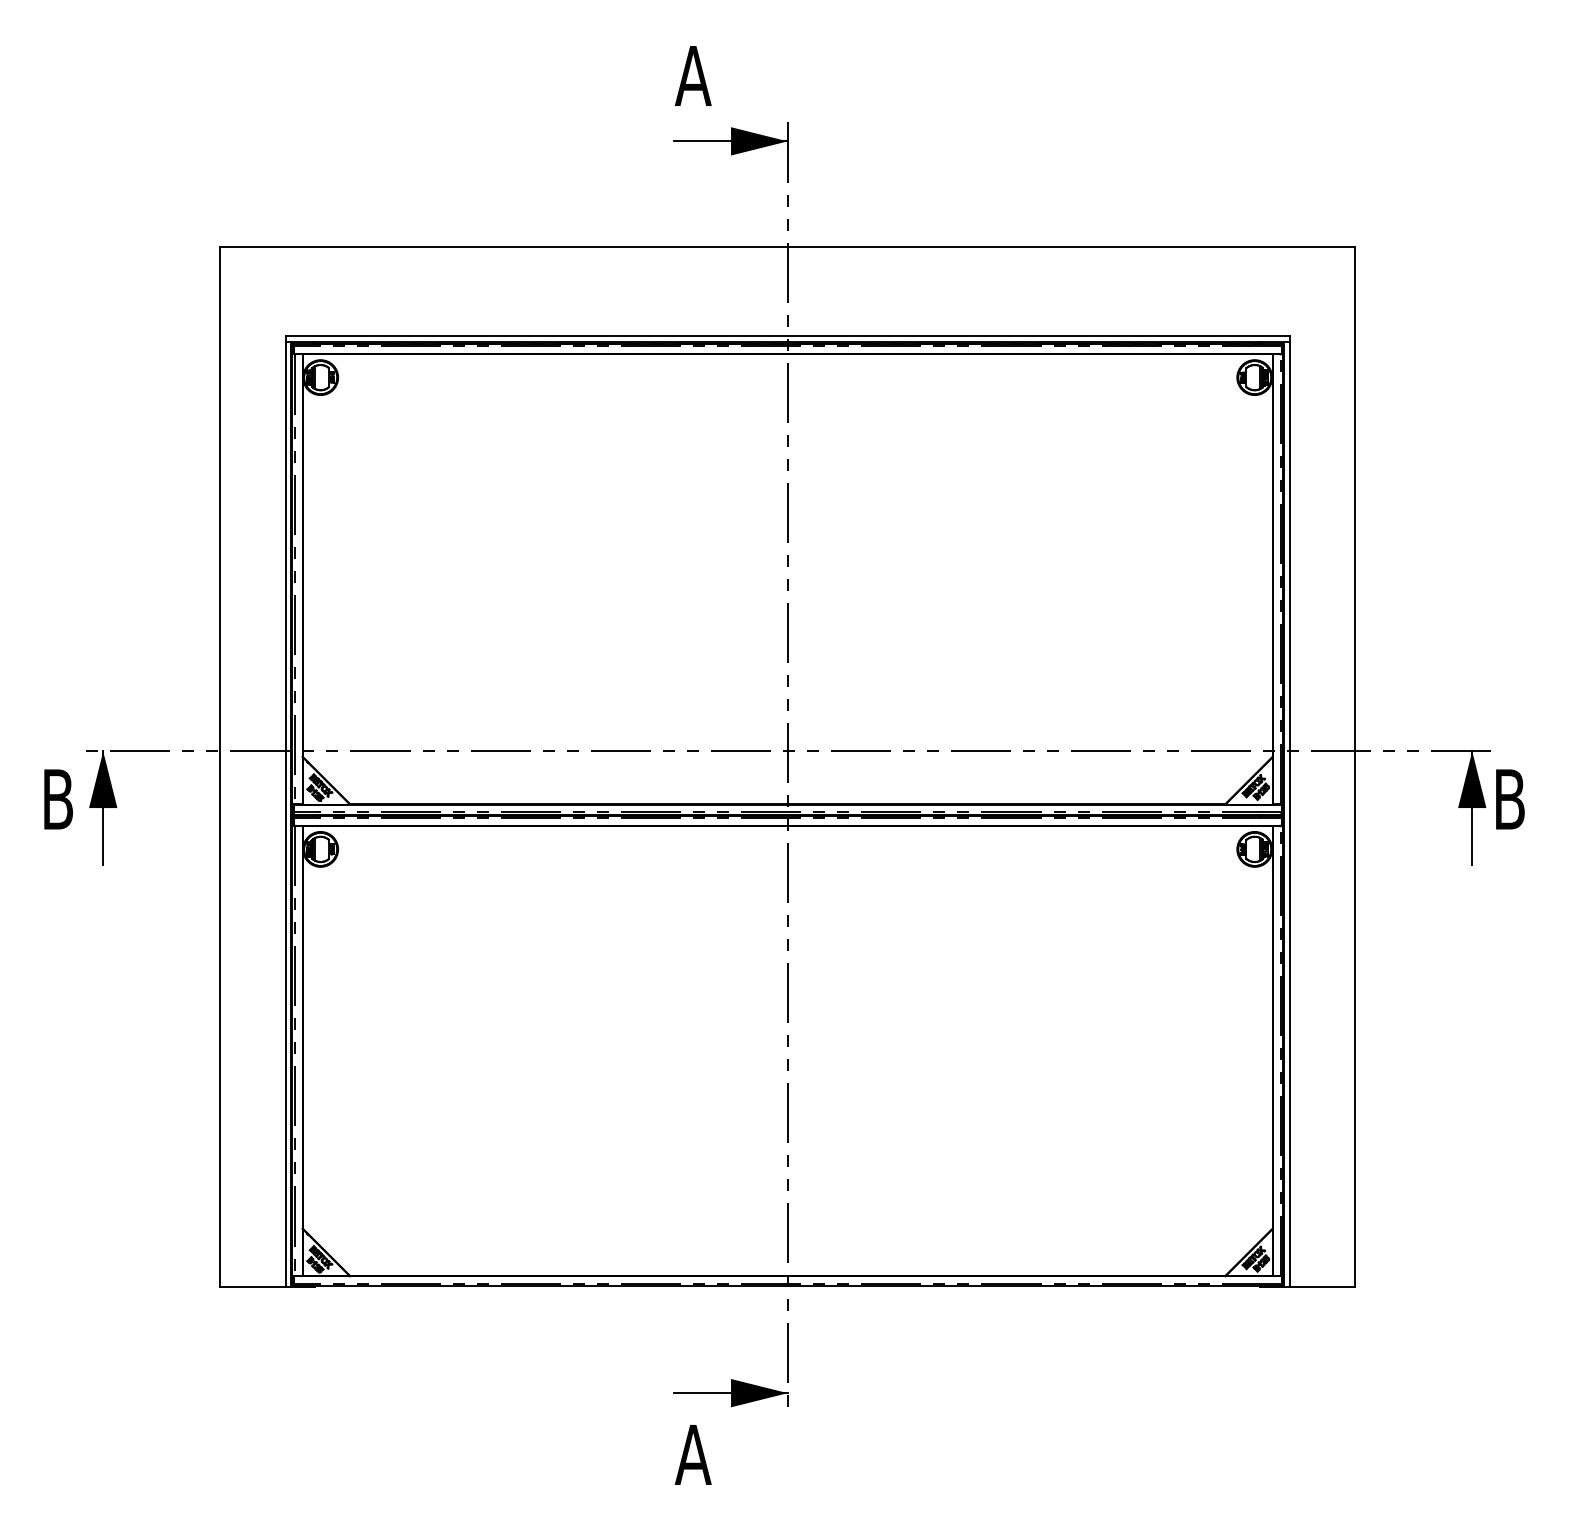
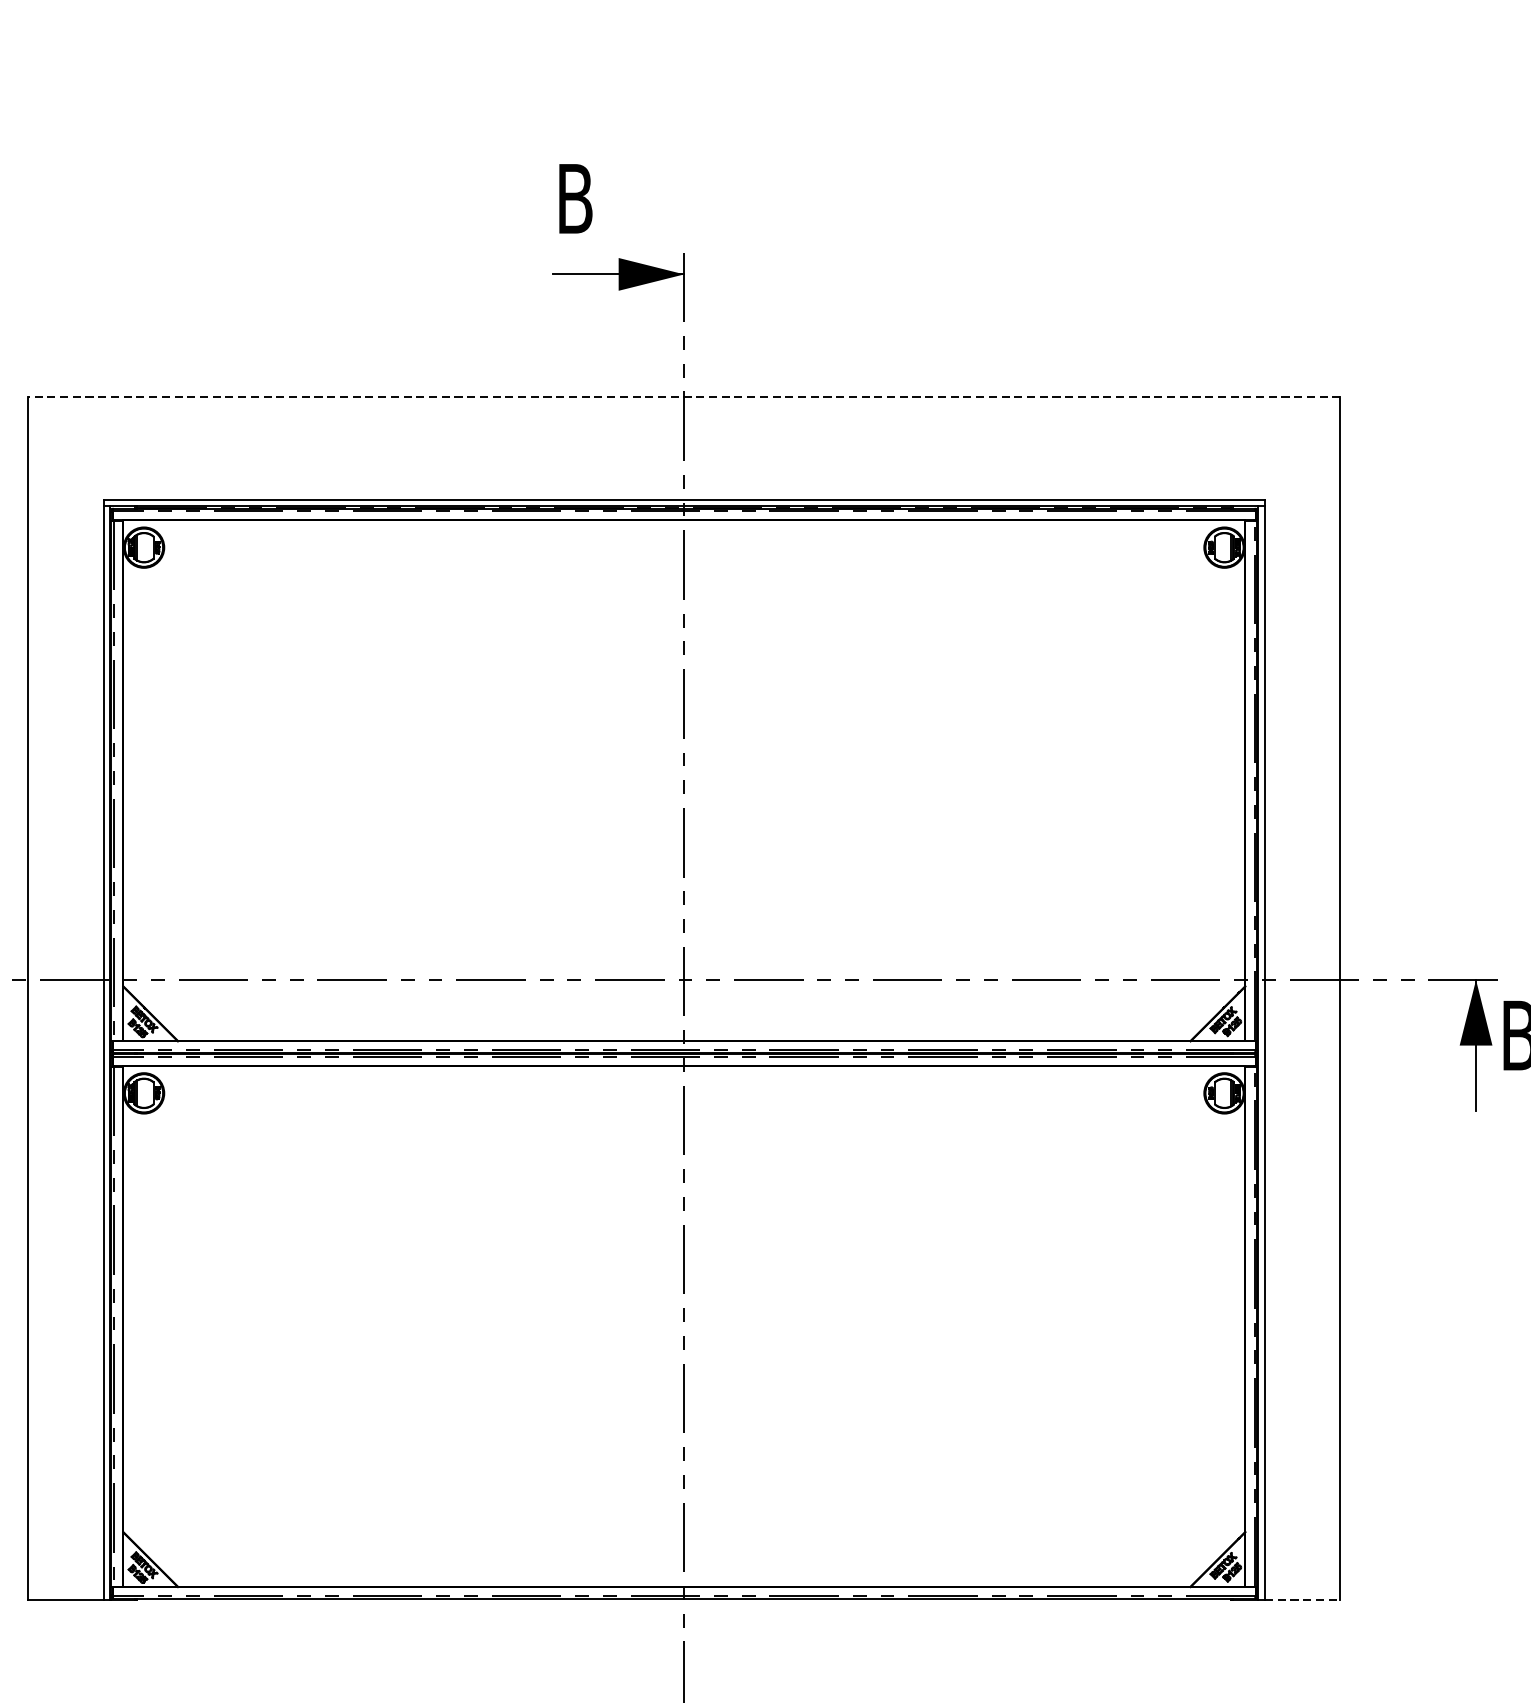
text: (692, 75) -> (574, 198), A -> B
line: (787, 247) -> (684, 397), solid -> dashed
line: (1322, 1287) -> (1302, 1600), solid -> dashed

